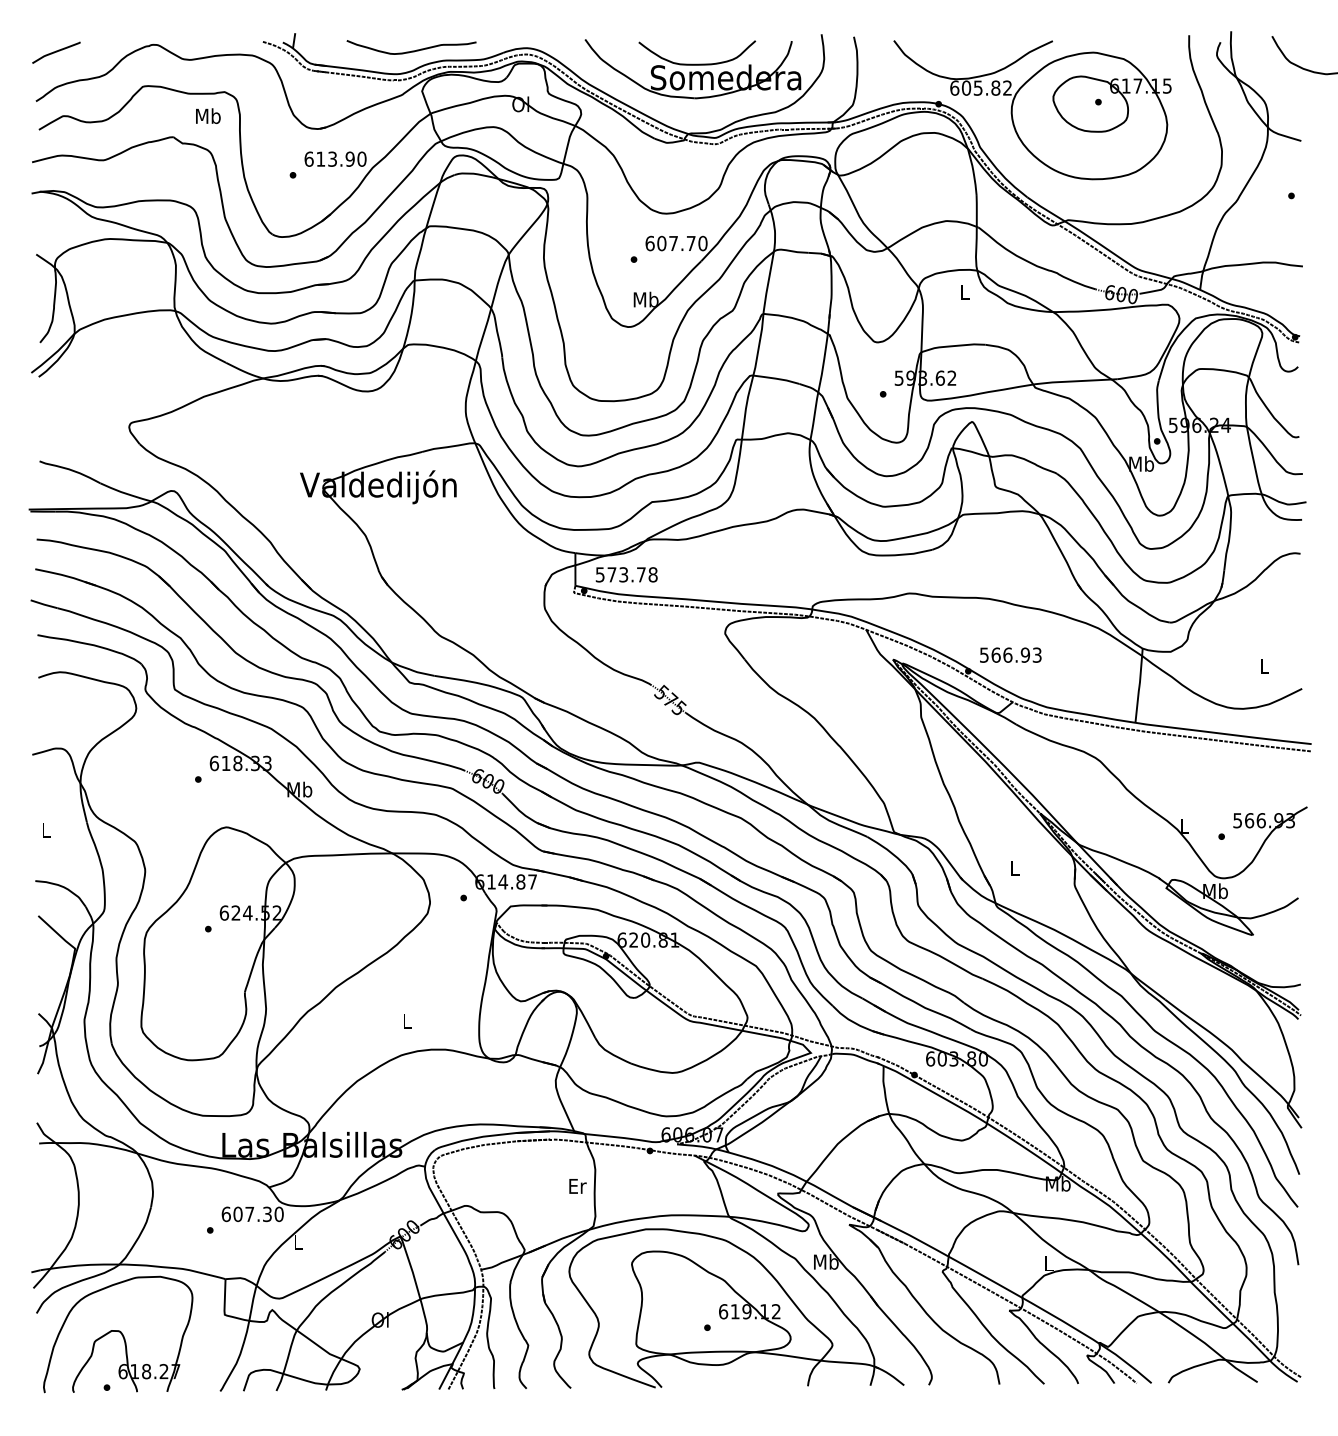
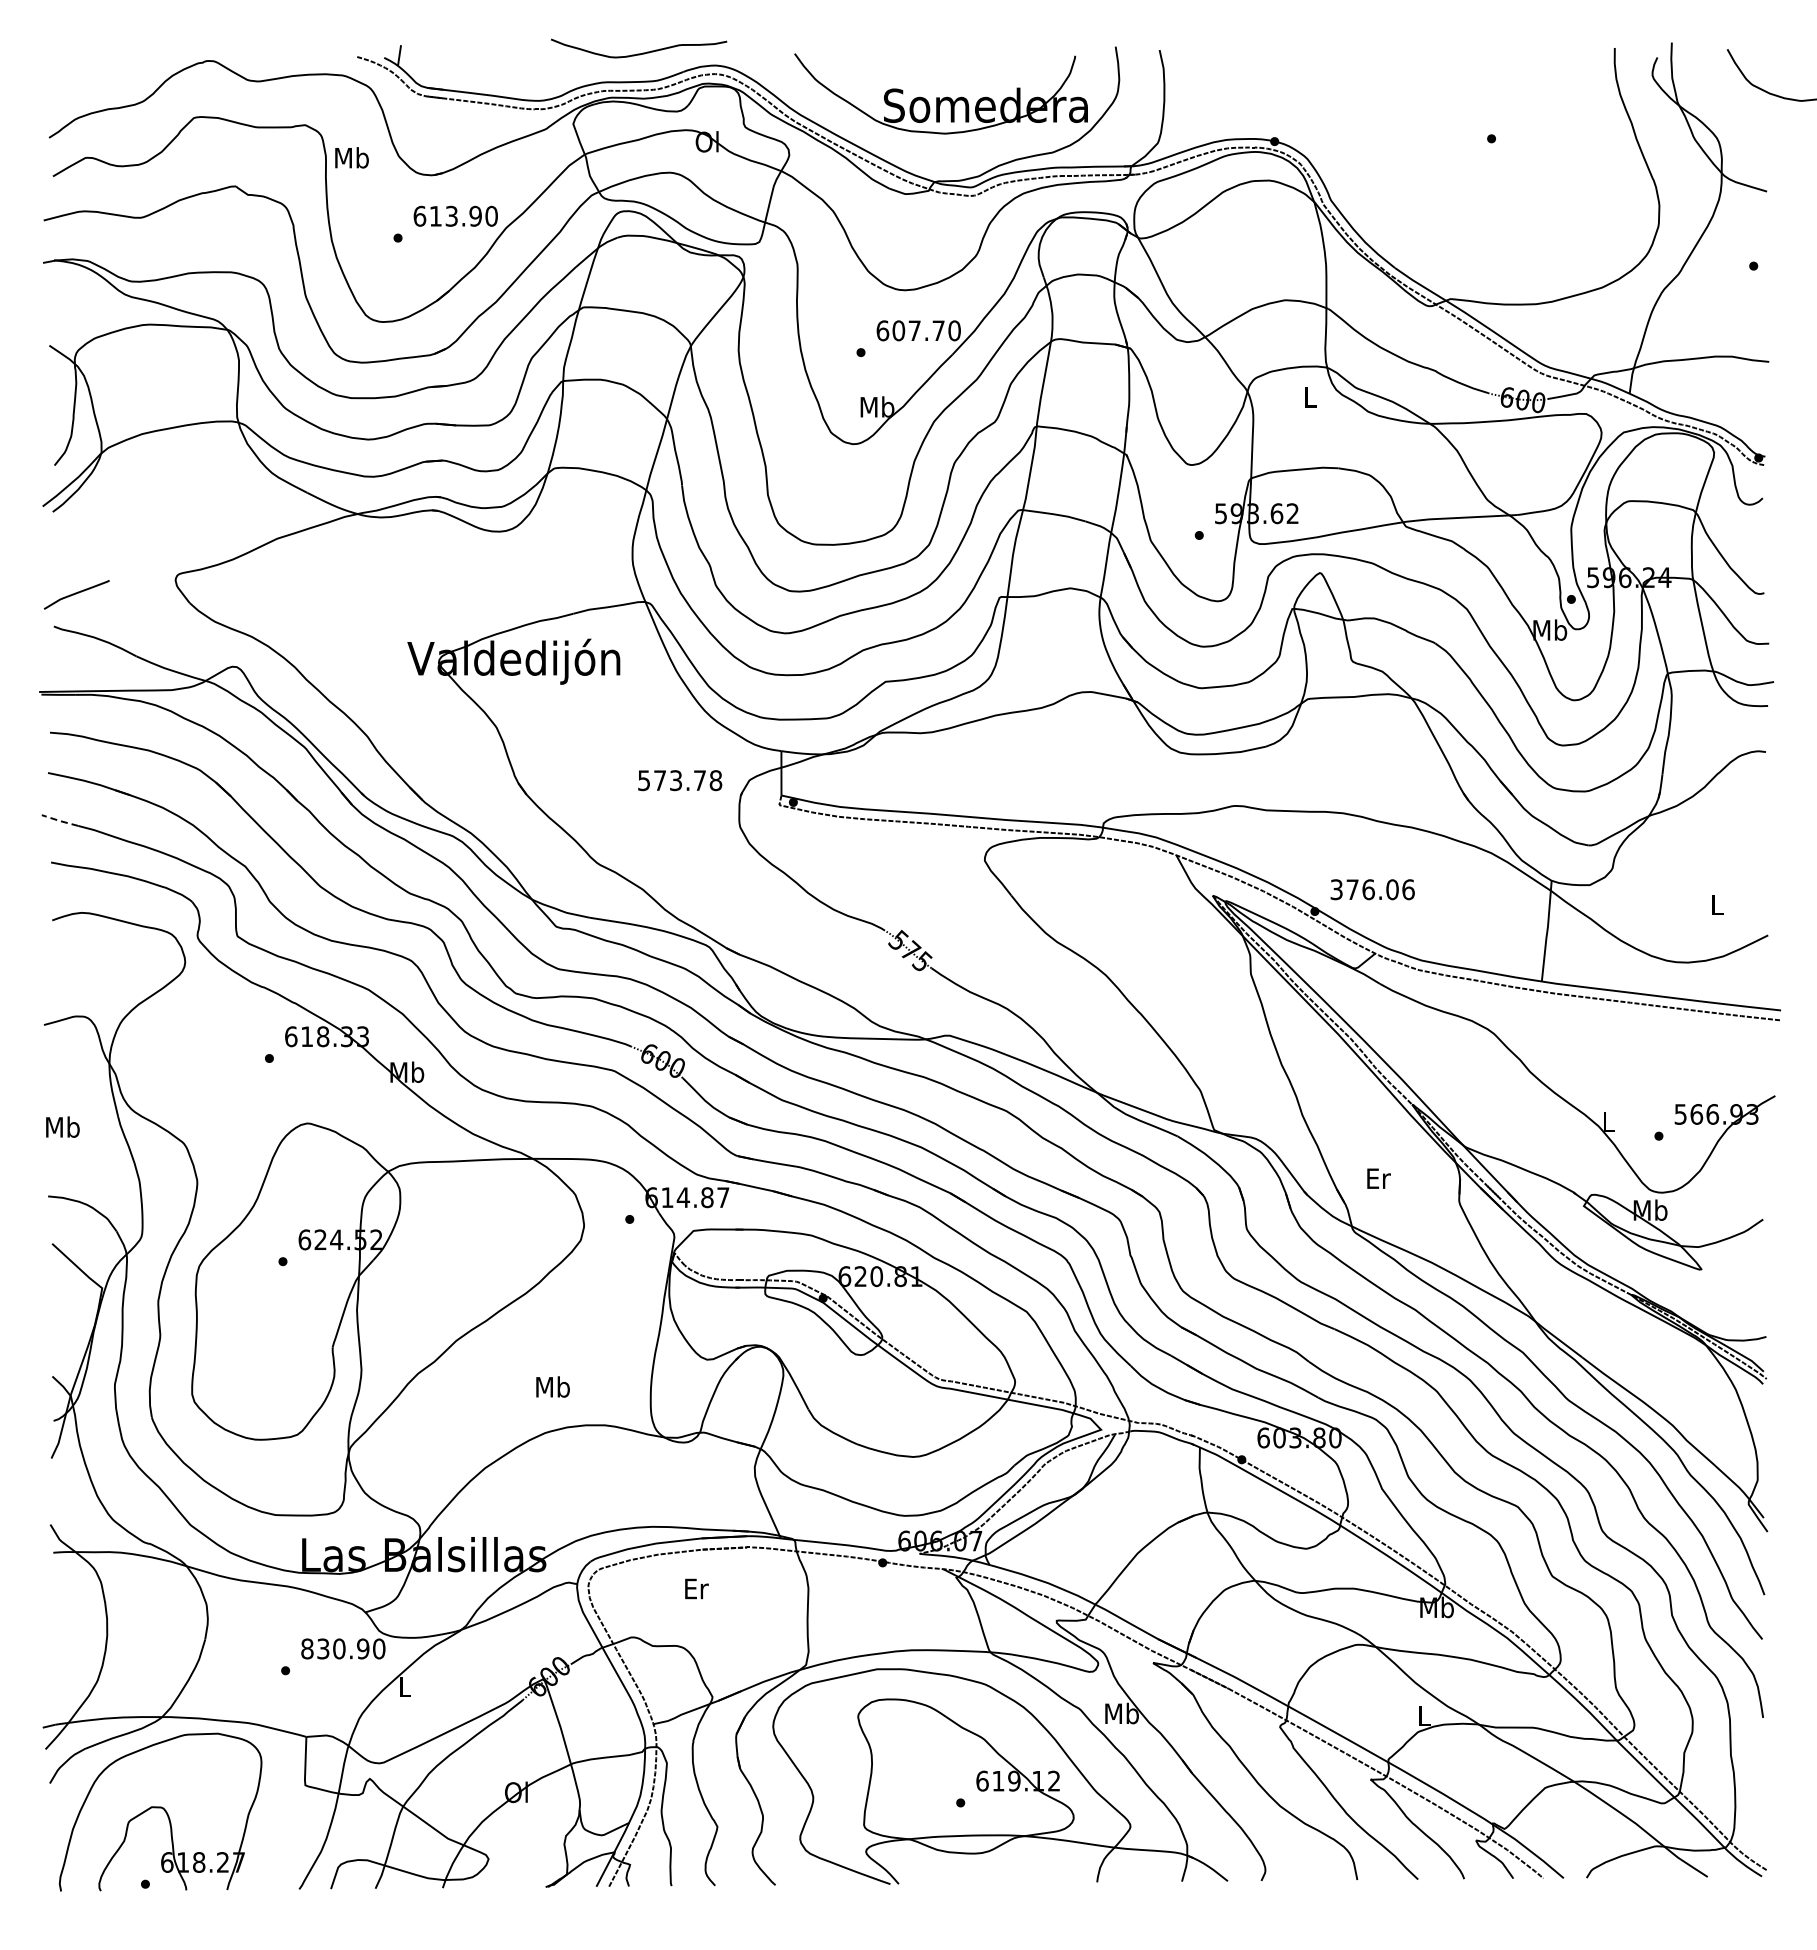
curve: (414, 50) -> (642, 52), moved
curve: (56, 52) -> (76, 594), moved
curve: (696, 64) -> (946, 87), removed
part: (1032, 110) -> (1401, 149), removed
text: (207, 115) -> (351, 157), moved
text: (627, 574) -> (680, 780), moved
line: (44, 604) -> (60, 821), solid -> dashed
text: (1010, 655) -> (1372, 889), 566.93 -> 376.06
text: (45, 829) -> (62, 1126), L -> Mb
text: (1015, 867) -> (1378, 1178), L -> Er
text: (406, 1021) -> (552, 1386), L -> Mb
text: (577, 1186) -> (696, 1588), moved
text: (246, 1214) -> (335, 1648), 607.30 -> 830.90

